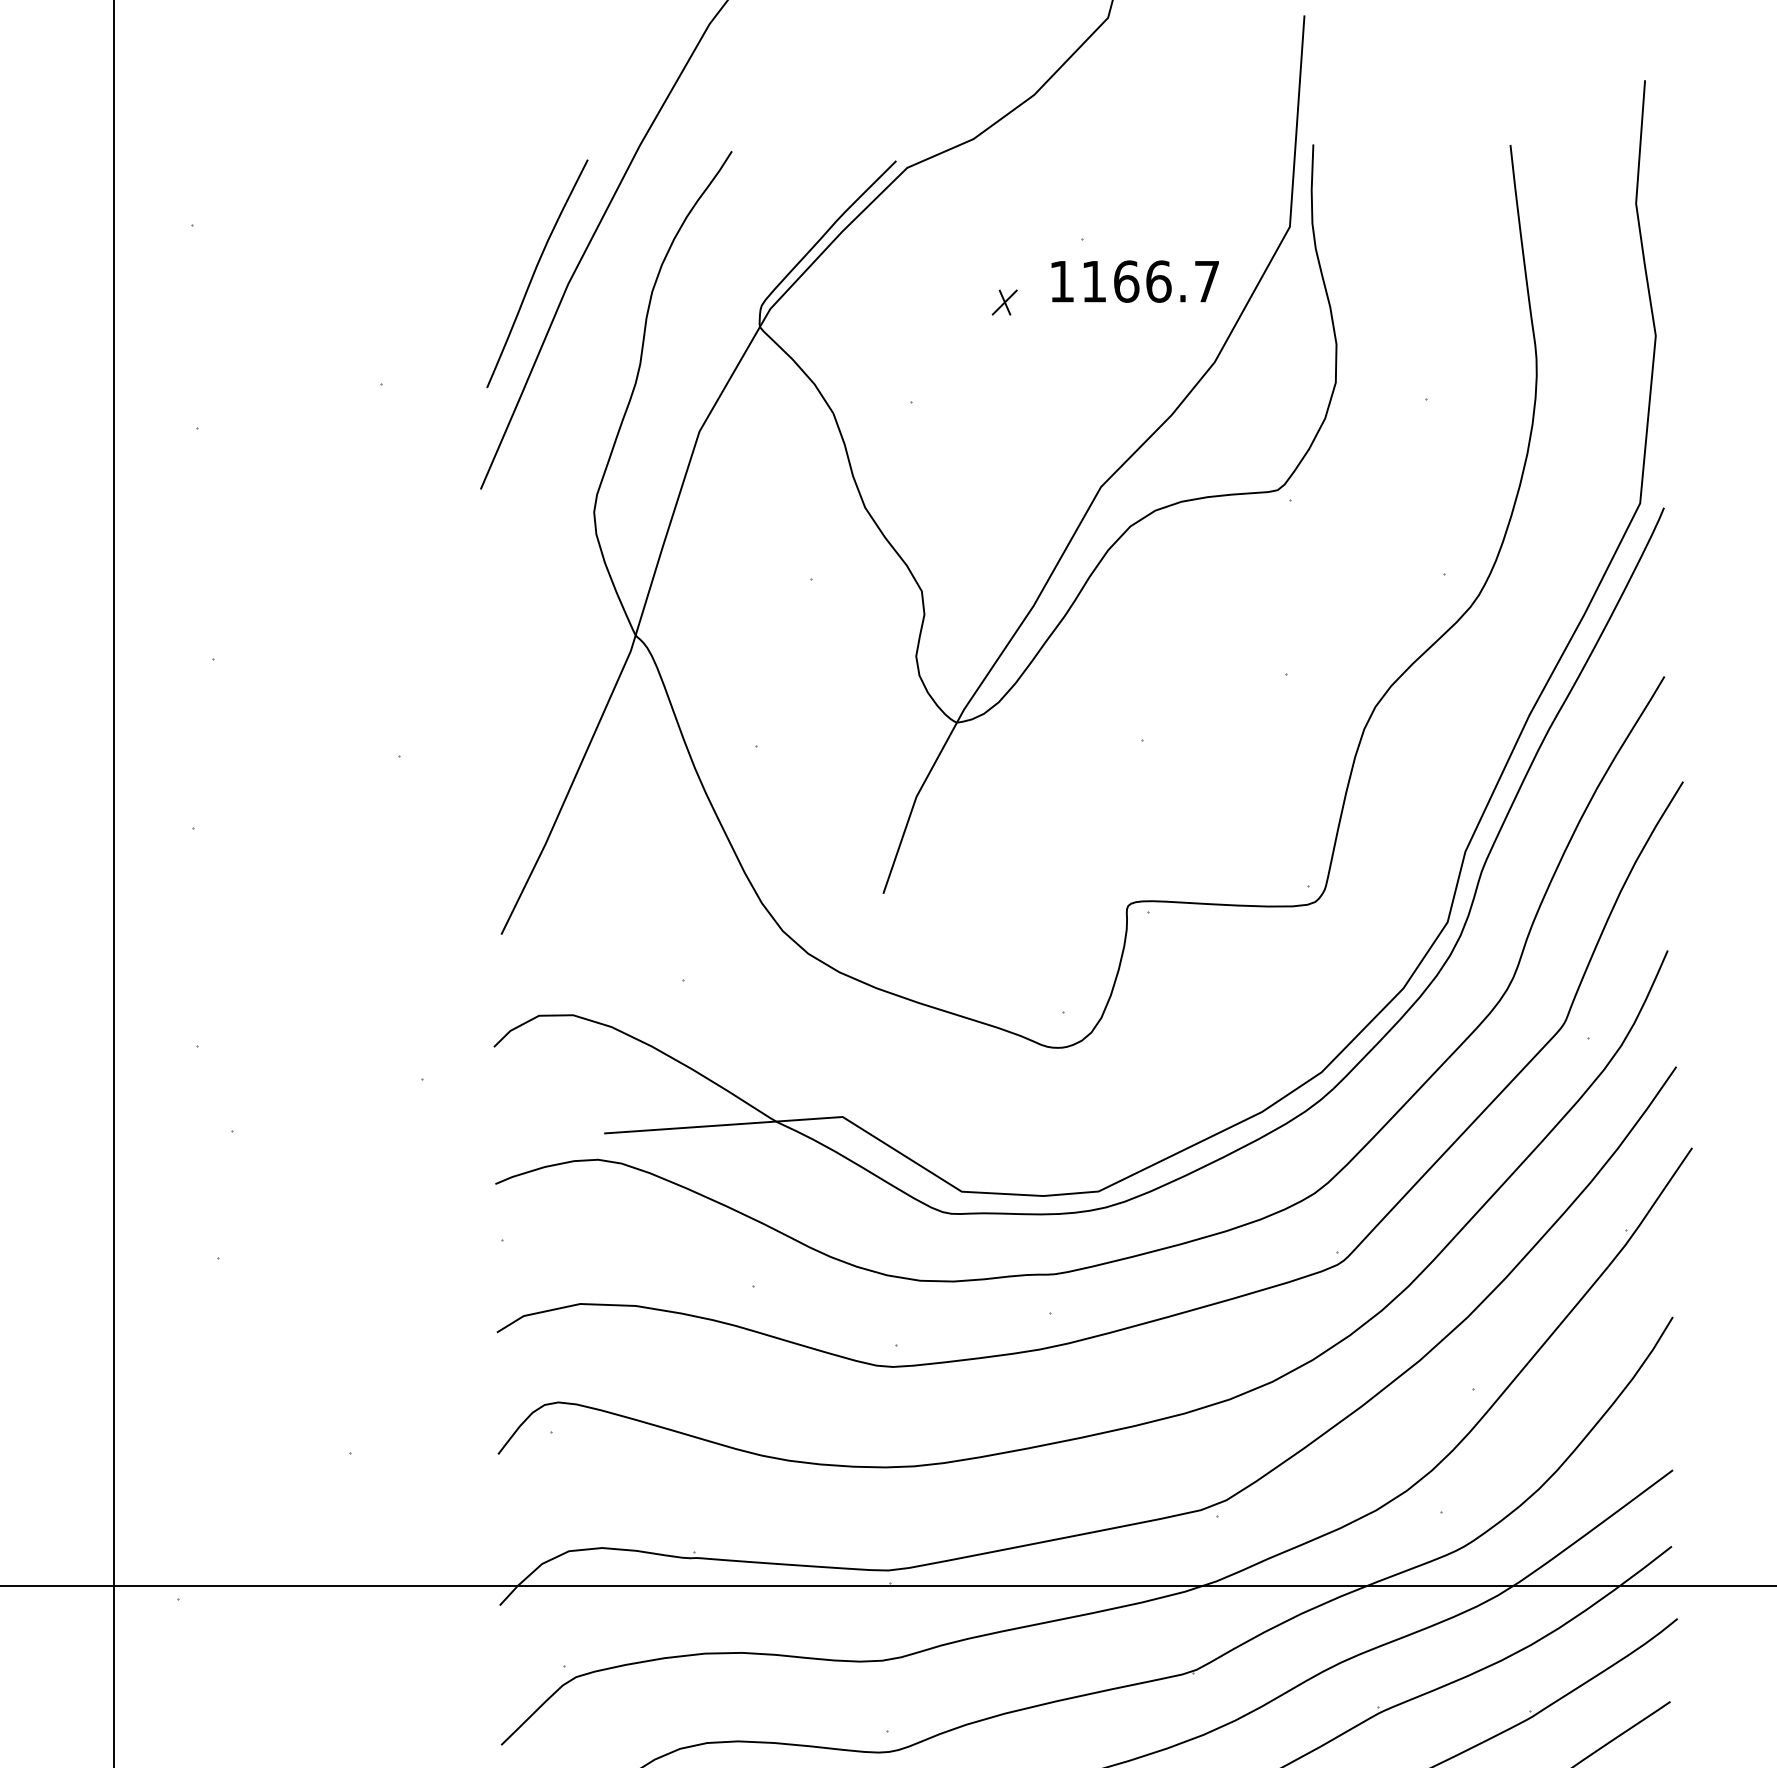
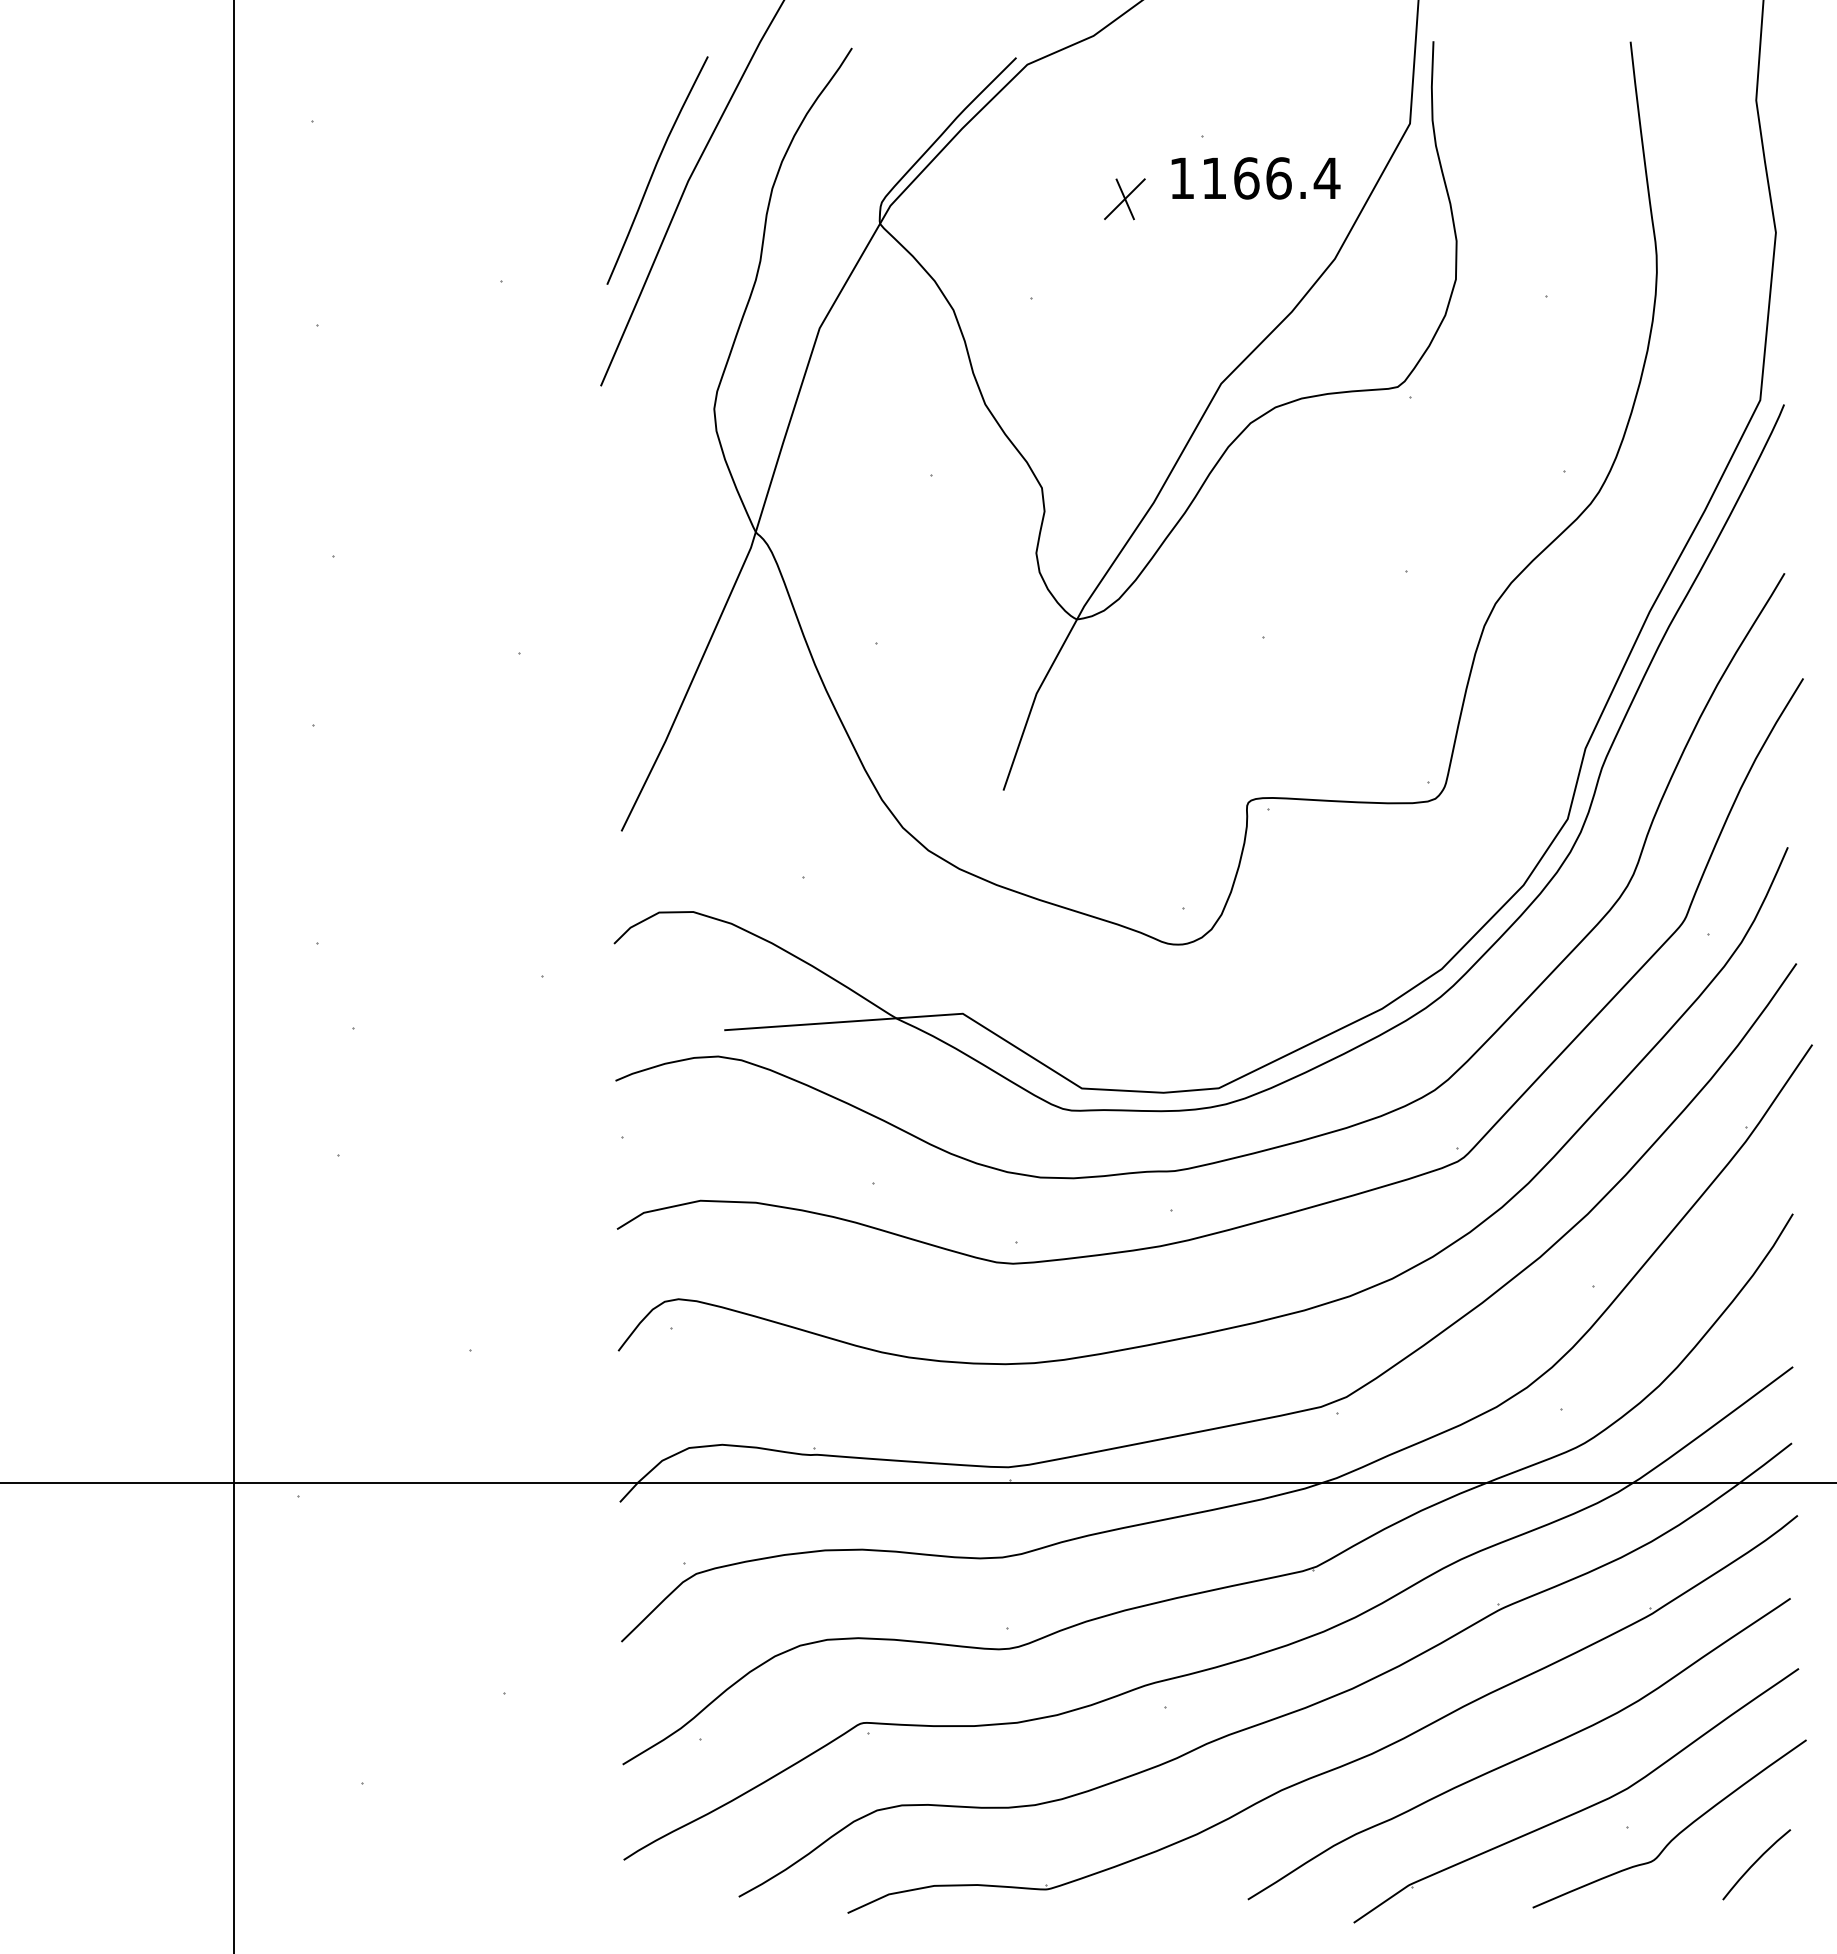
text: (1206, 280) -> (1326, 177), 1166.7 -> 1166.4
part: (1004, 302) -> (1124, 199), size x1.67

